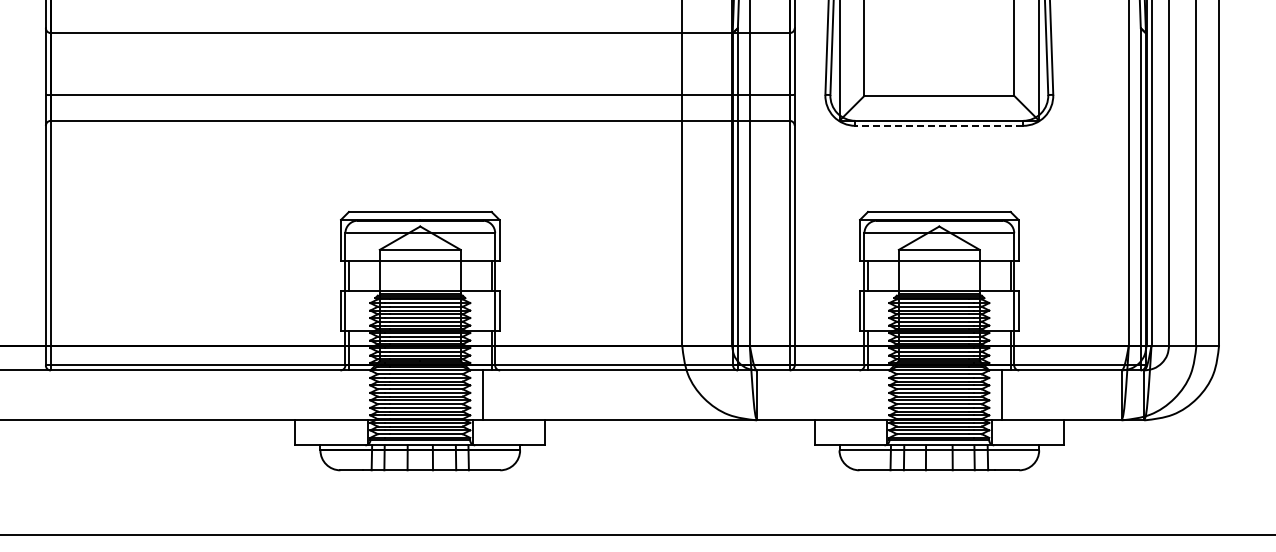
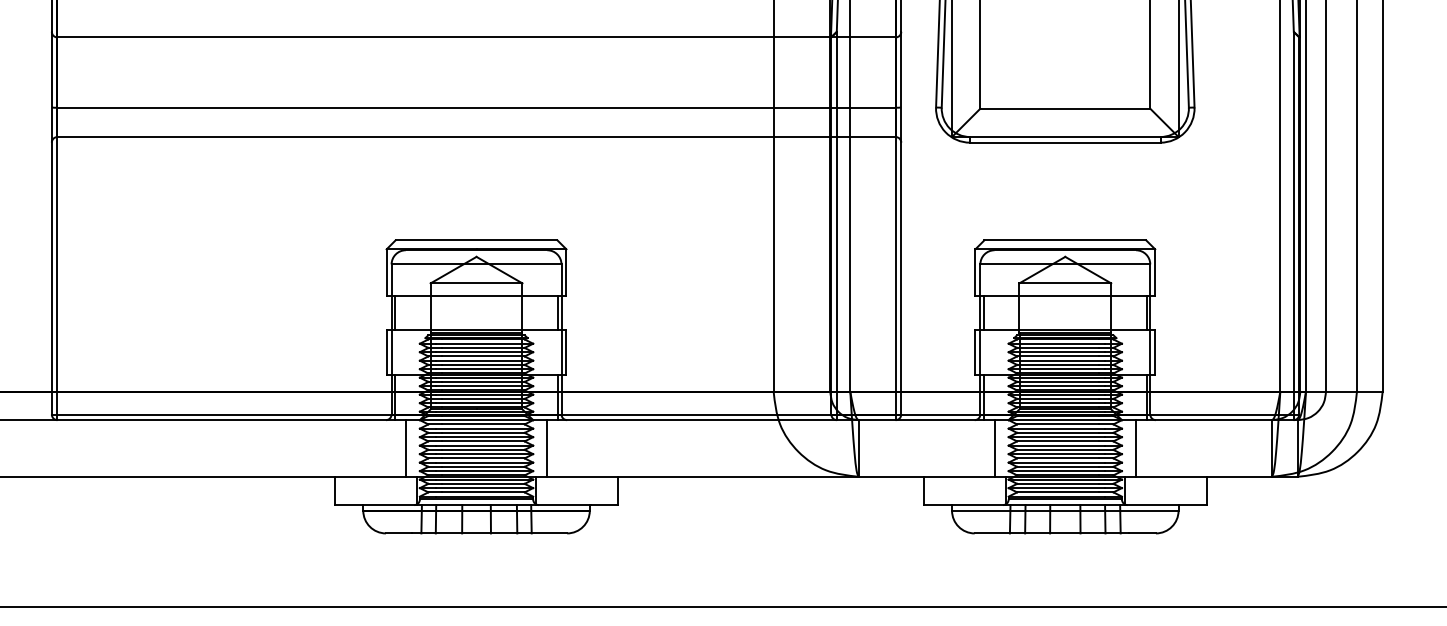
line: (939, 125) -> (1065, 142), dashed -> solid
line: (357, 395) -> (405, 448), added
line: (876, 395) -> (994, 448), added

